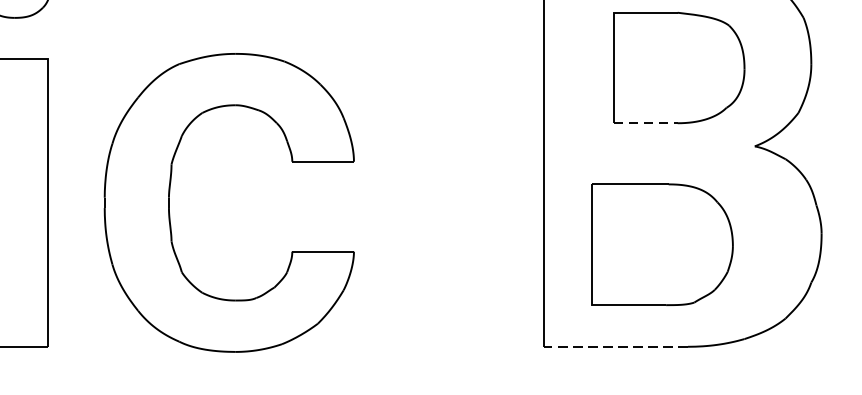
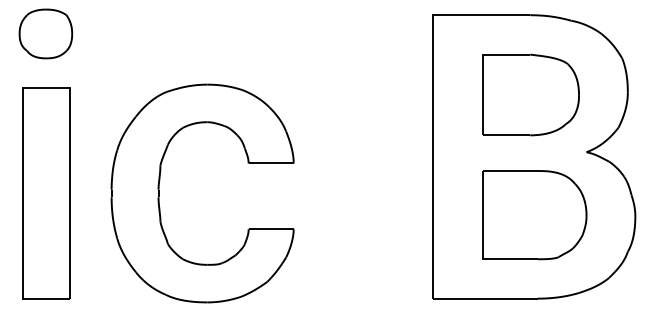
line: (646, 123) -> (507, 135), dashed -> solid
part: (661, 245) -> (534, 215), moved
line: (616, 346) -> (485, 298), dashed -> solid

